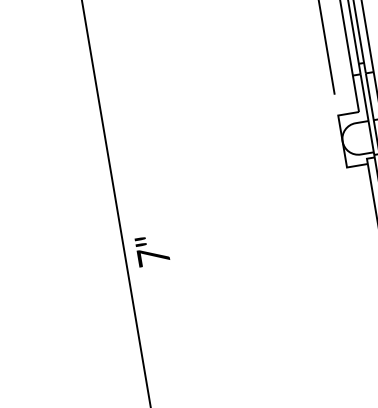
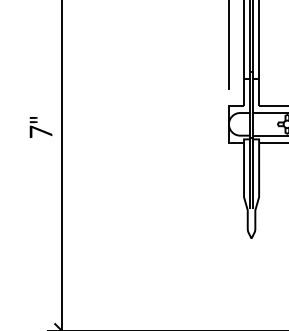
text: (151, 250) -> (40, 127), moved

